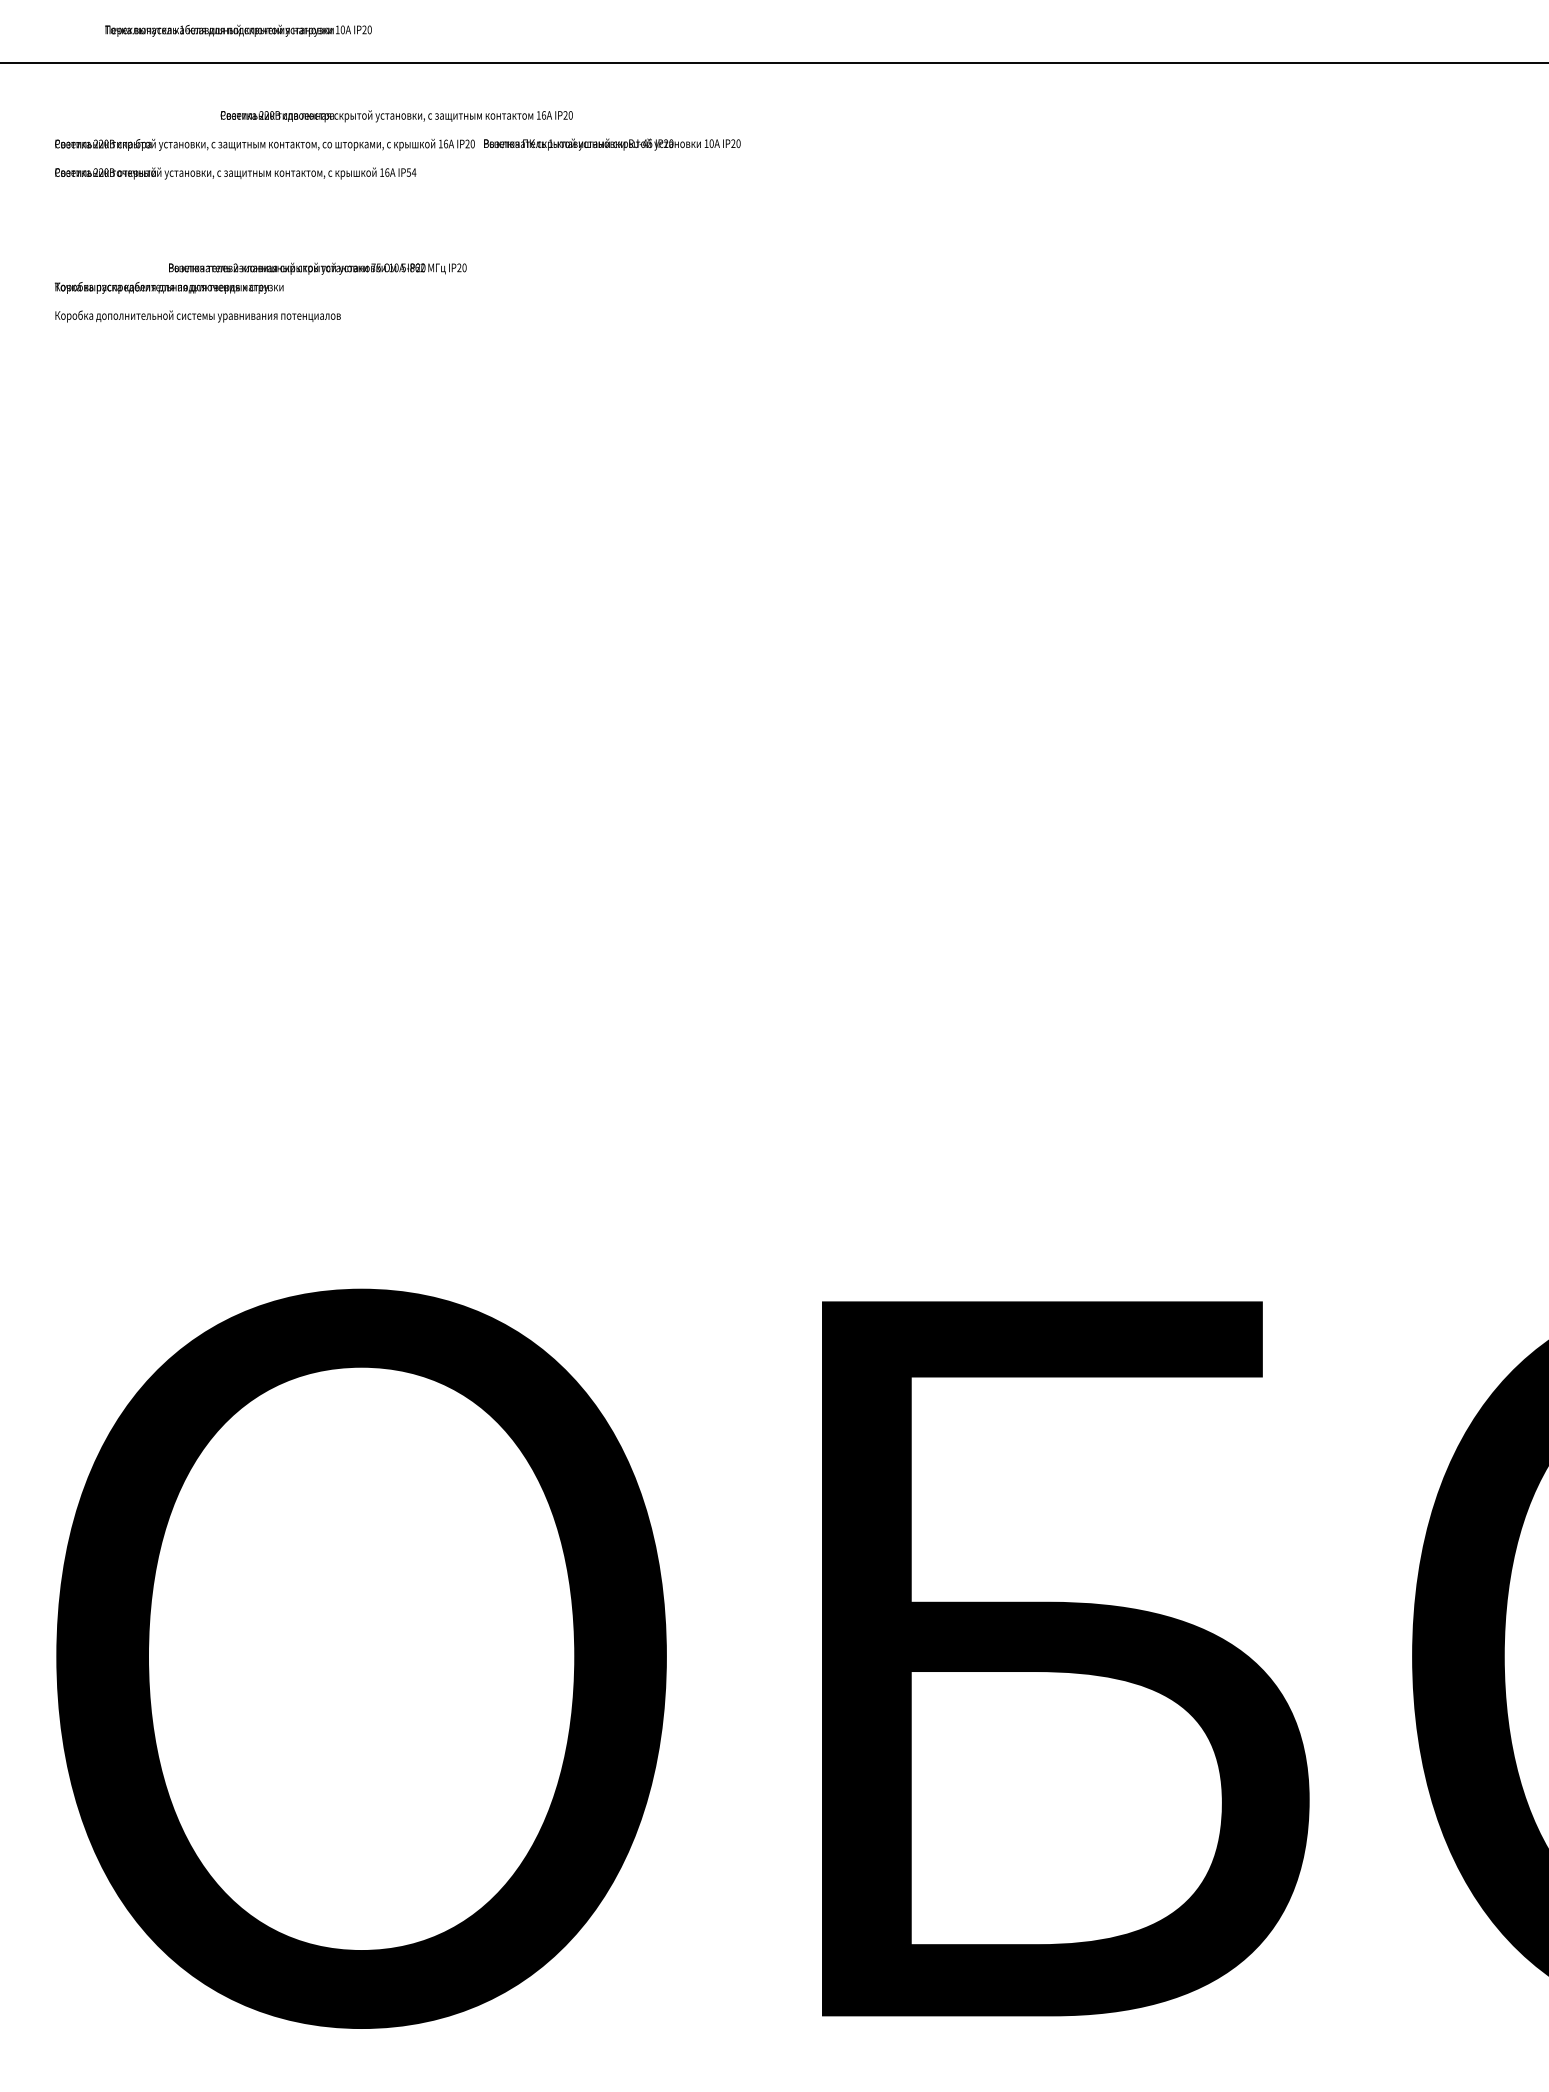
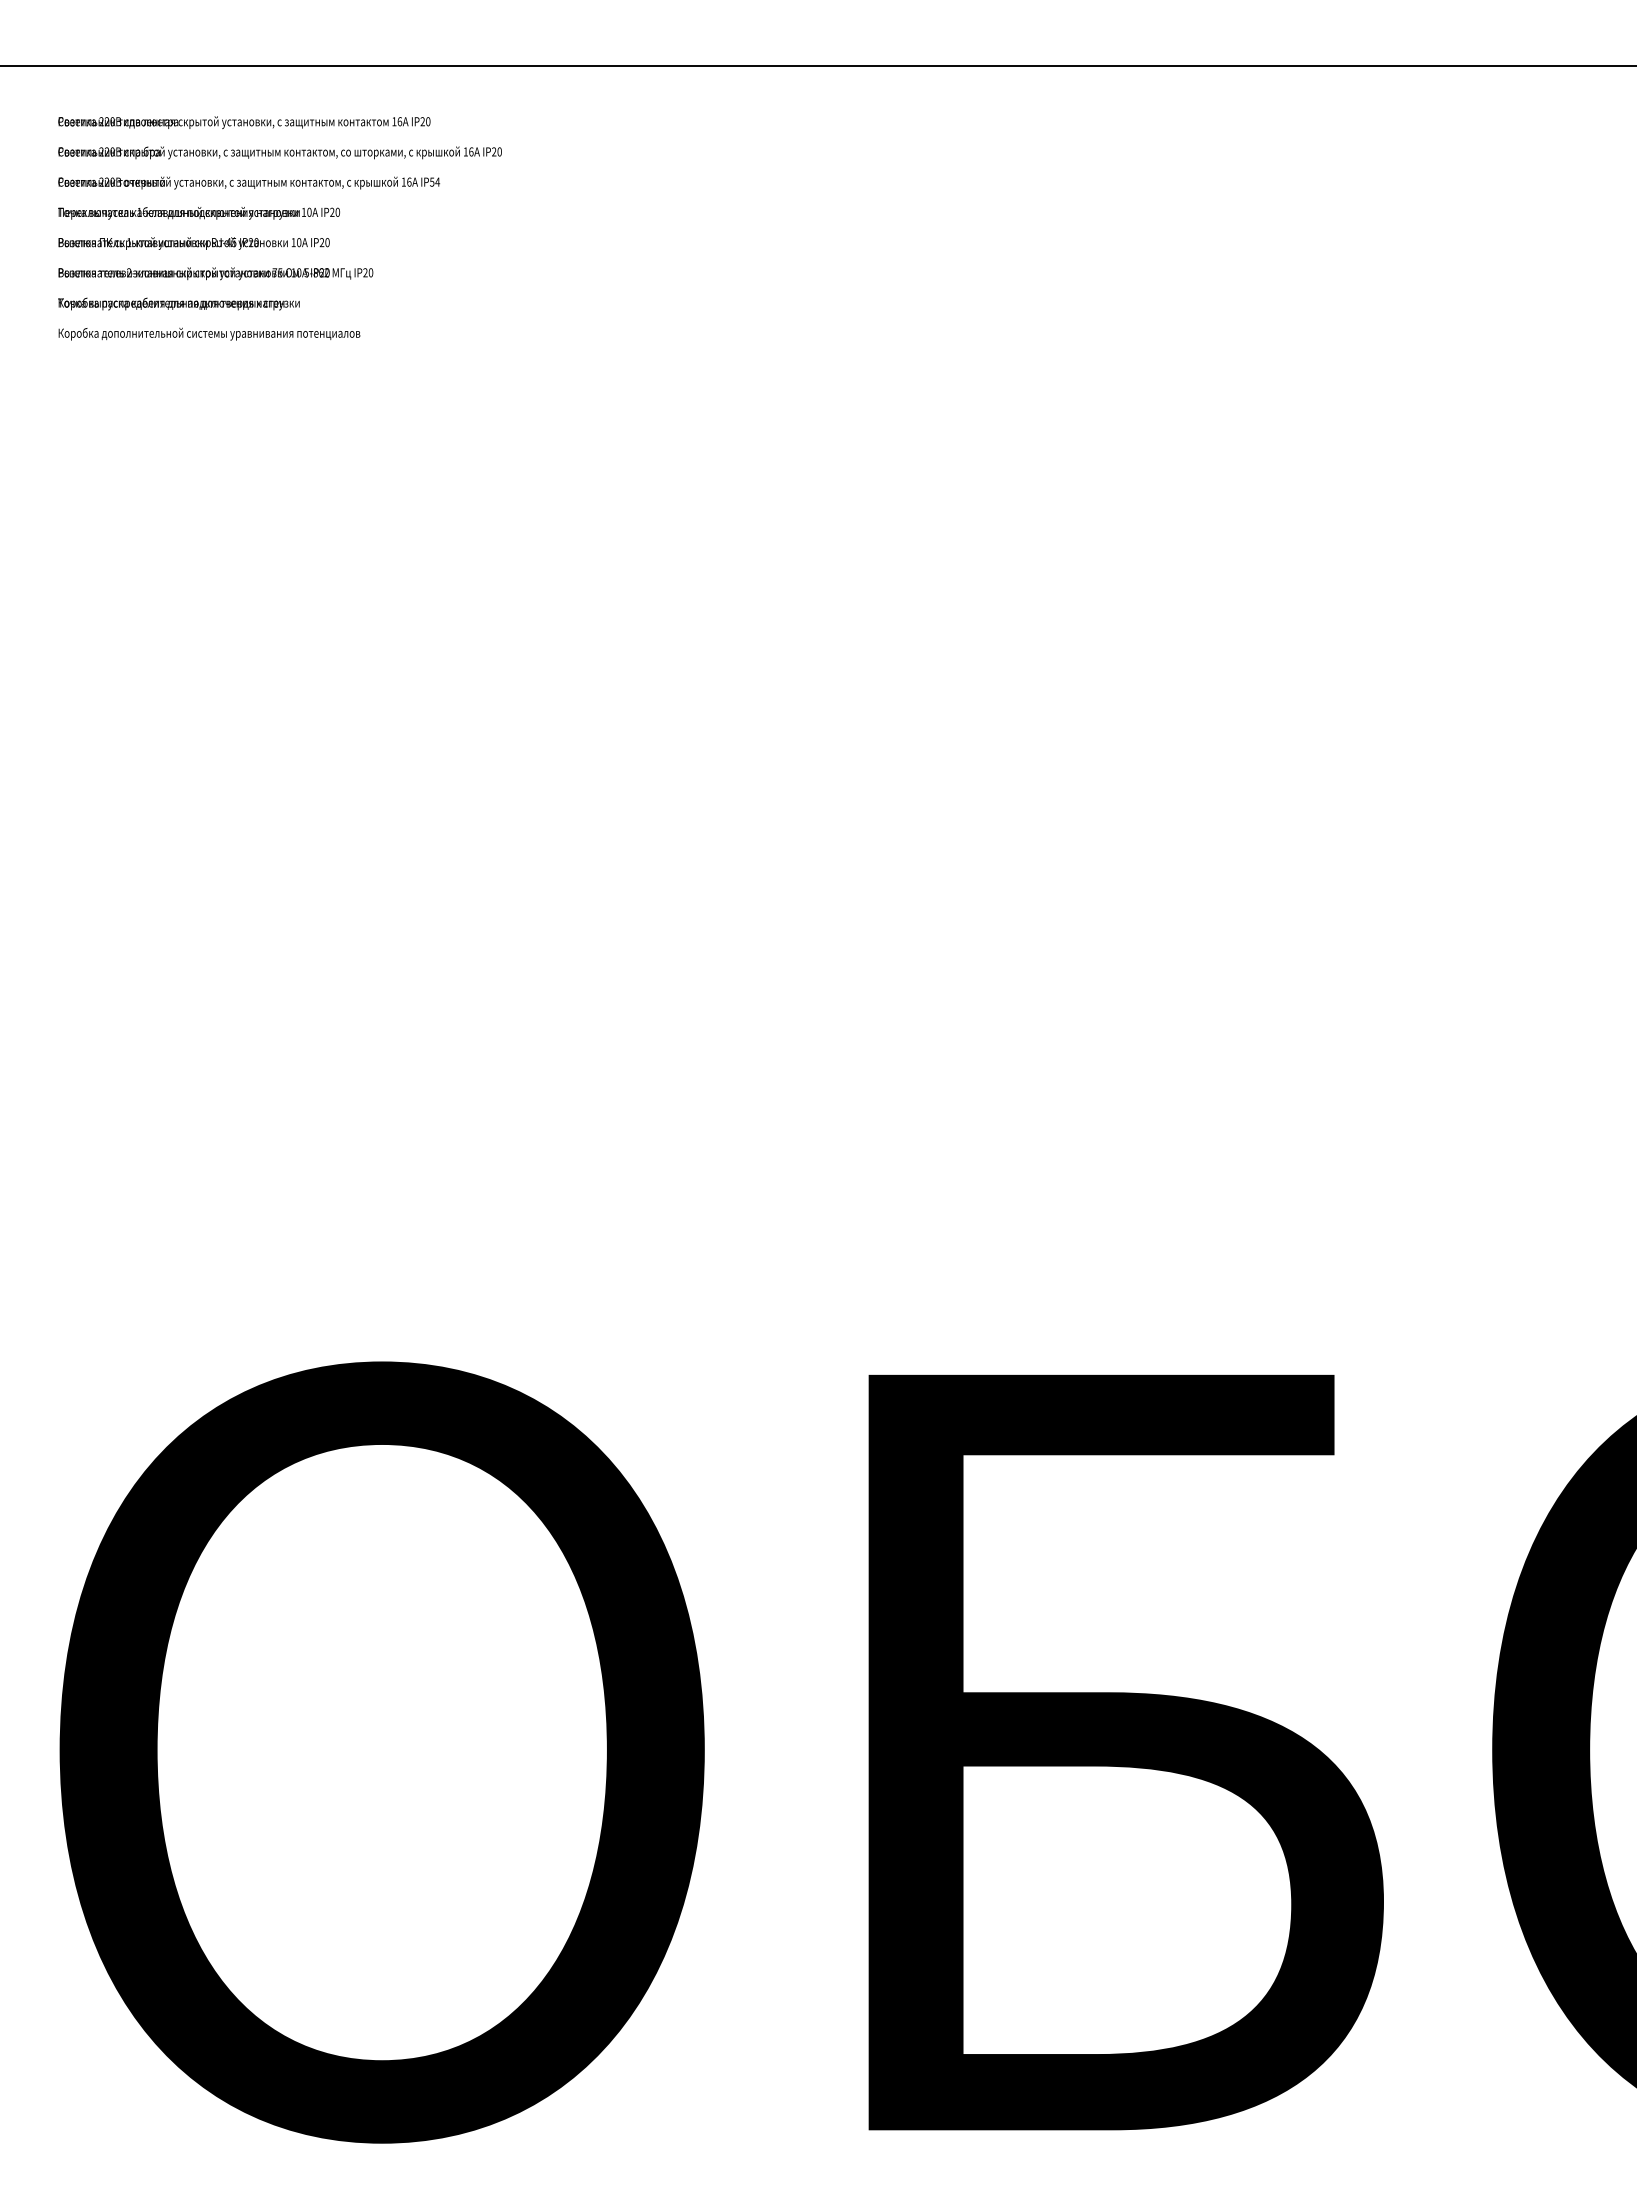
text: (237, 30) -> (198, 213), moved
text: (396, 116) -> (244, 122), moved
text: (611, 144) -> (193, 243), moved
text: (317, 268) -> (215, 273), moved

